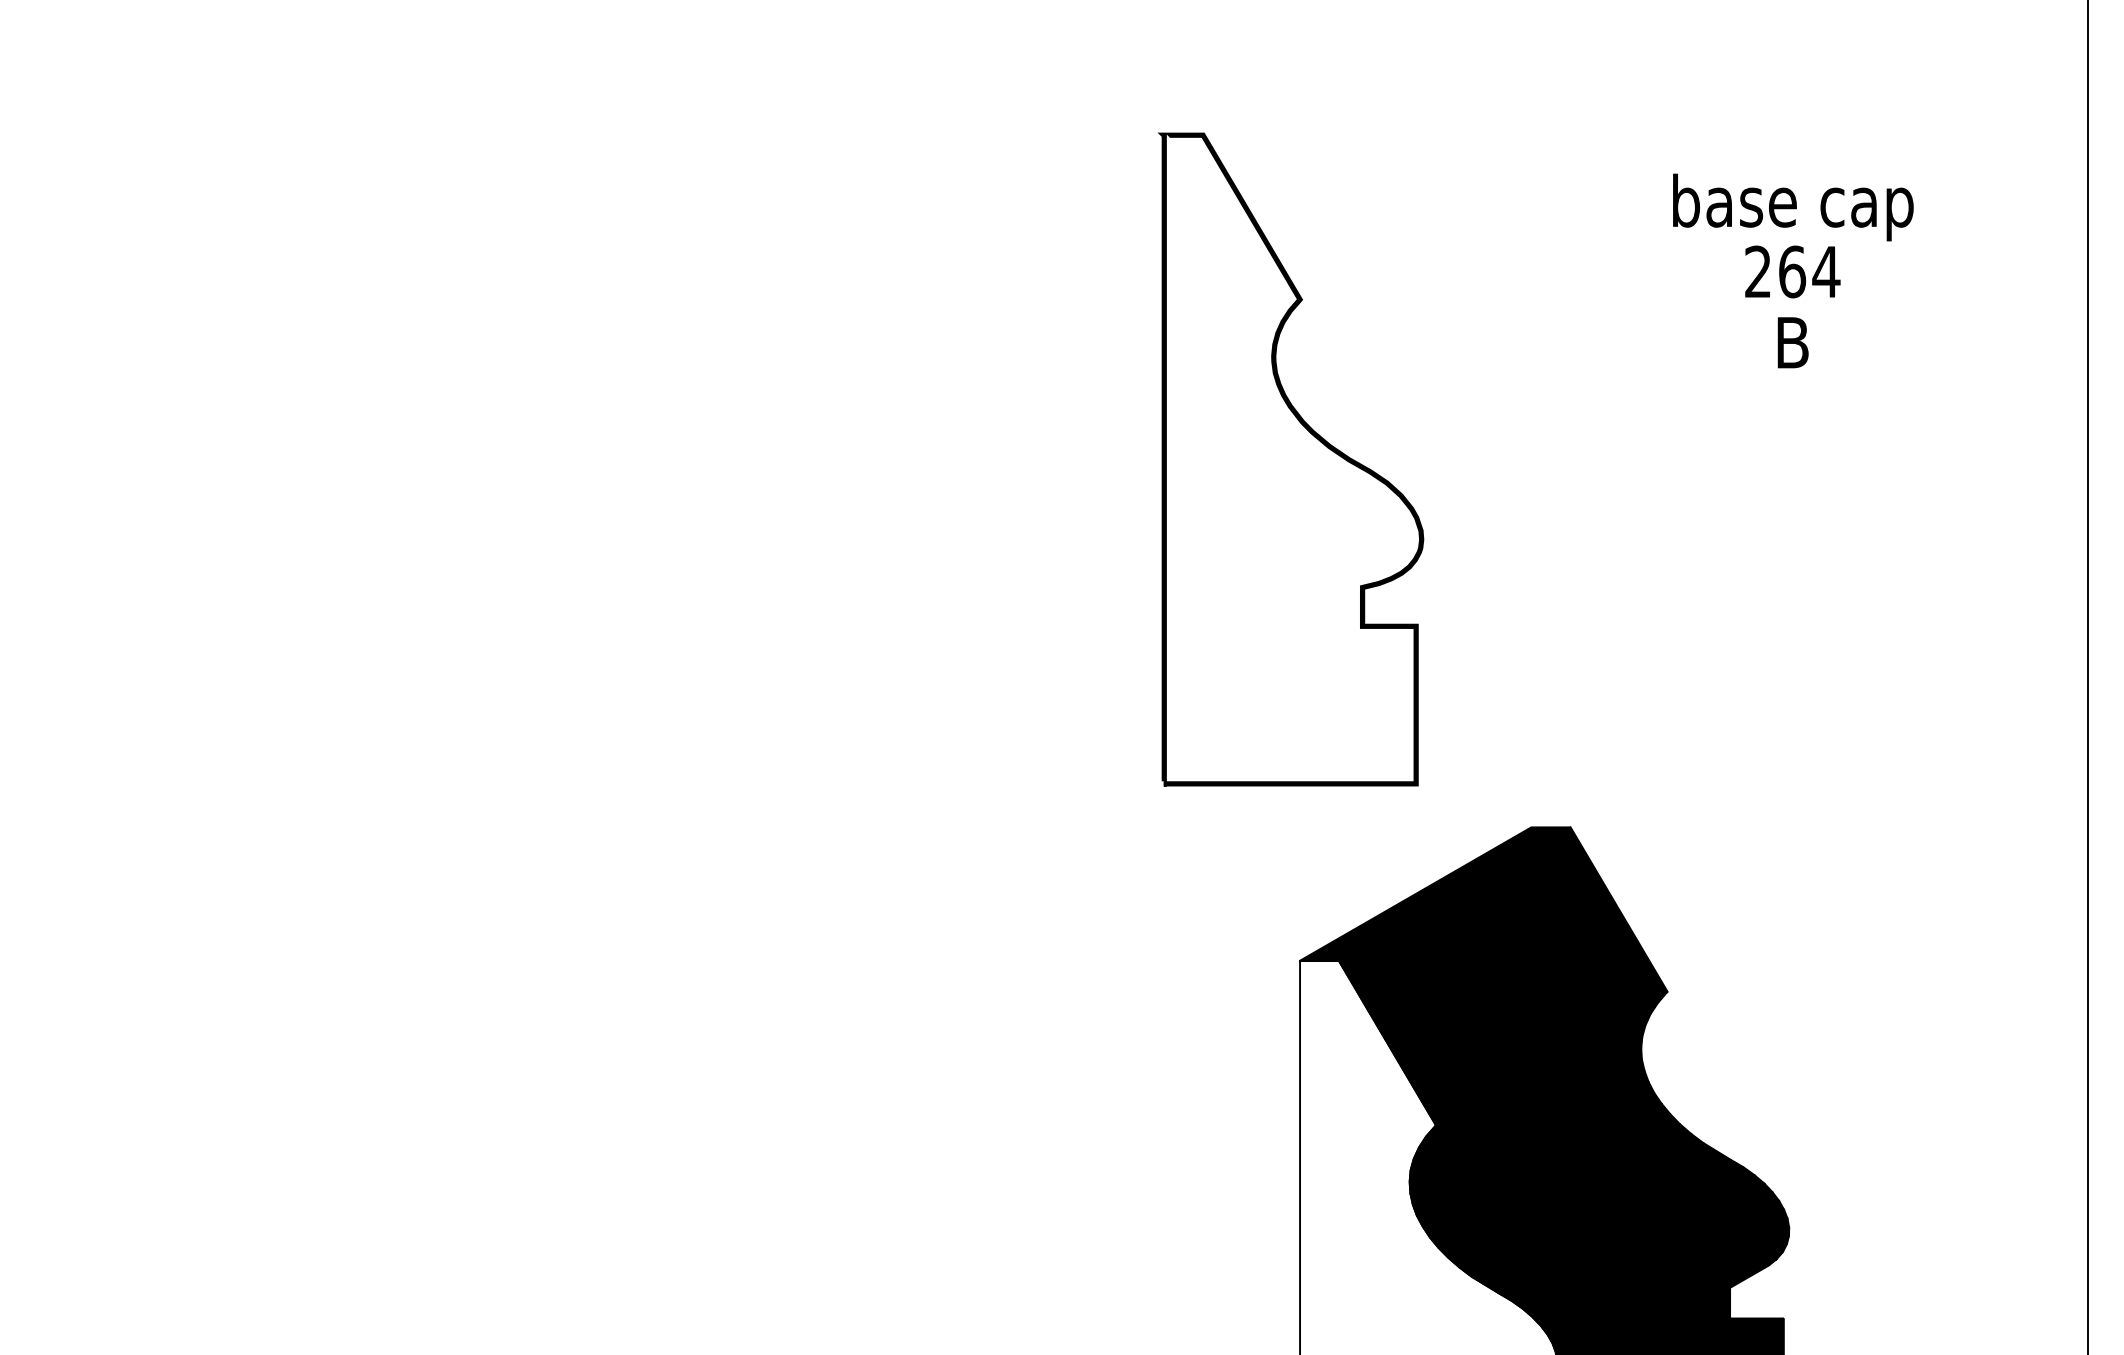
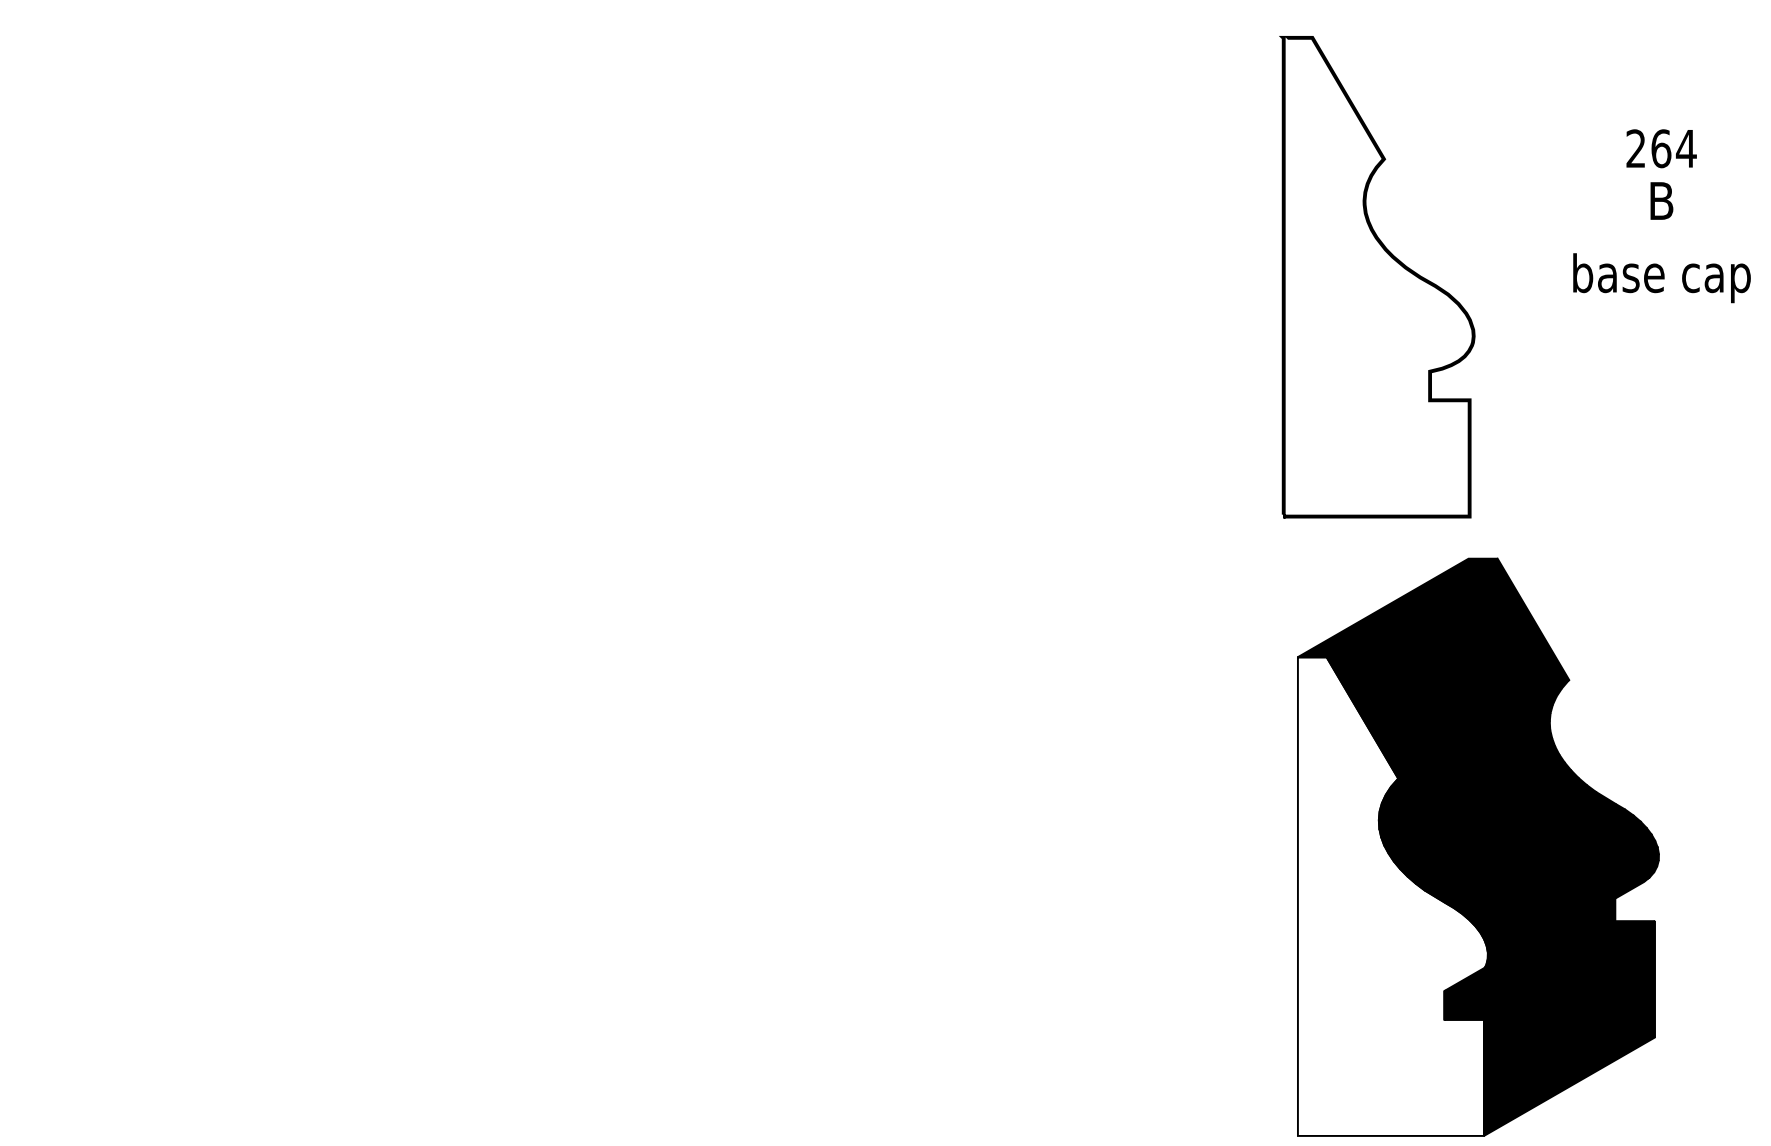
text: (1792, 207) -> (1661, 278), moved
part: (1291, 459) -> (1377, 277), moved

